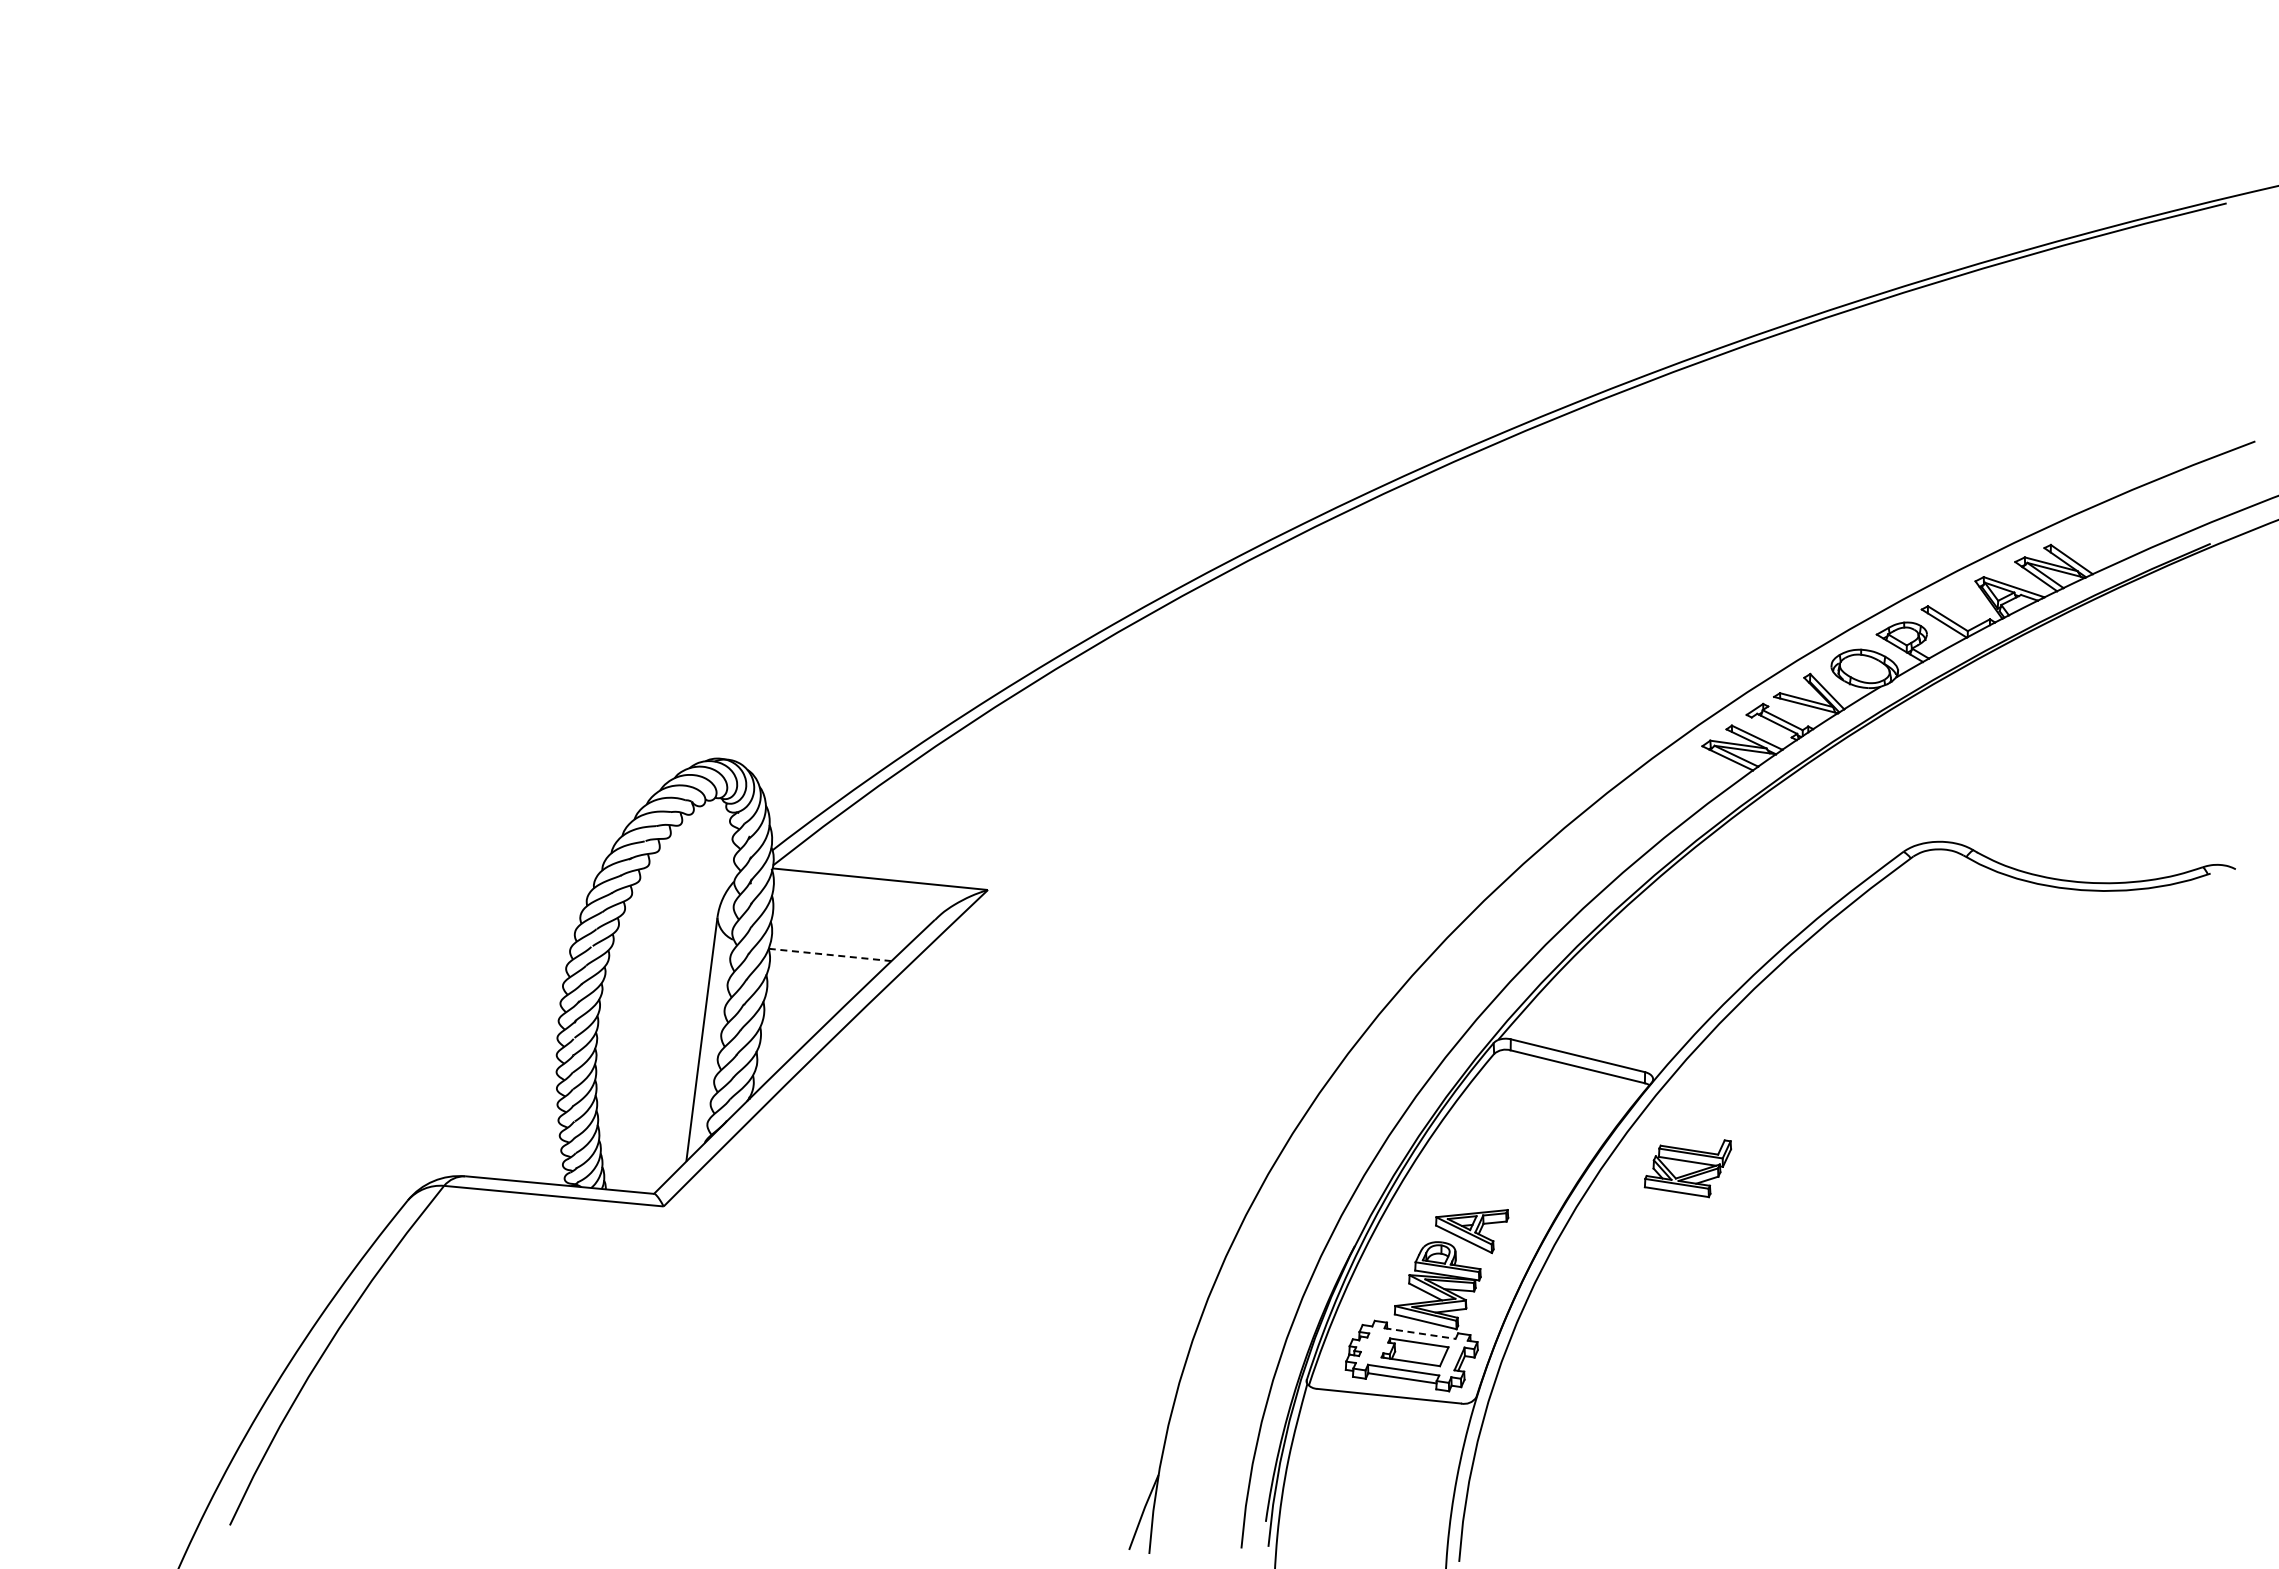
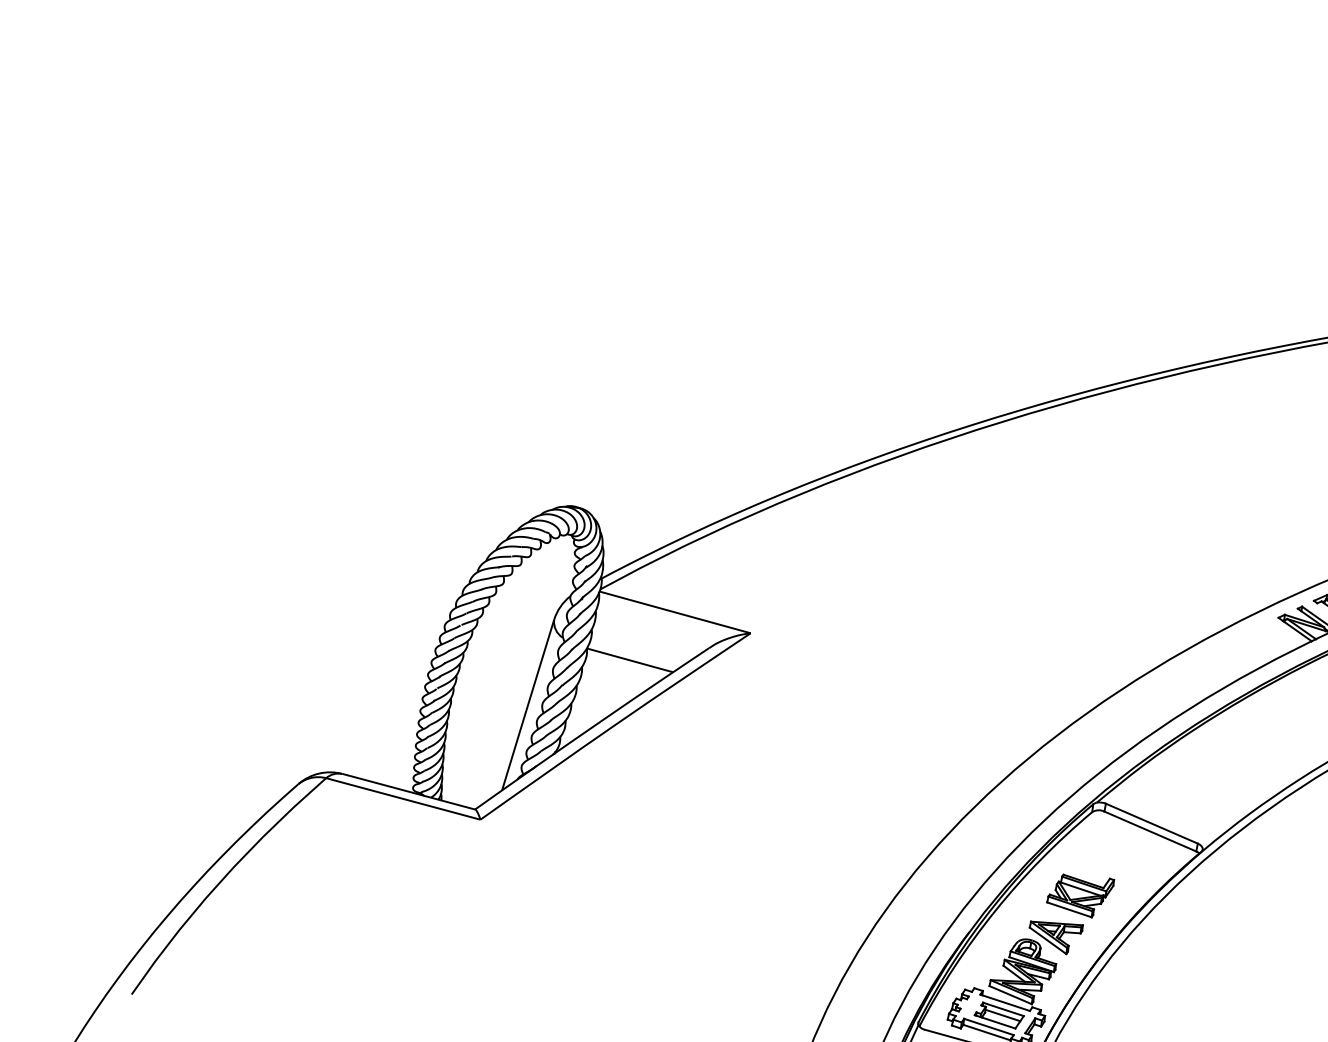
line: (828, 954) -> (628, 659), dashed -> solid
part: (1687, 1168) -> (1079, 894), moved
line: (1420, 1333) -> (1005, 1002), dashed -> solid
line: (1419, 1351) -> (1002, 1015), added

